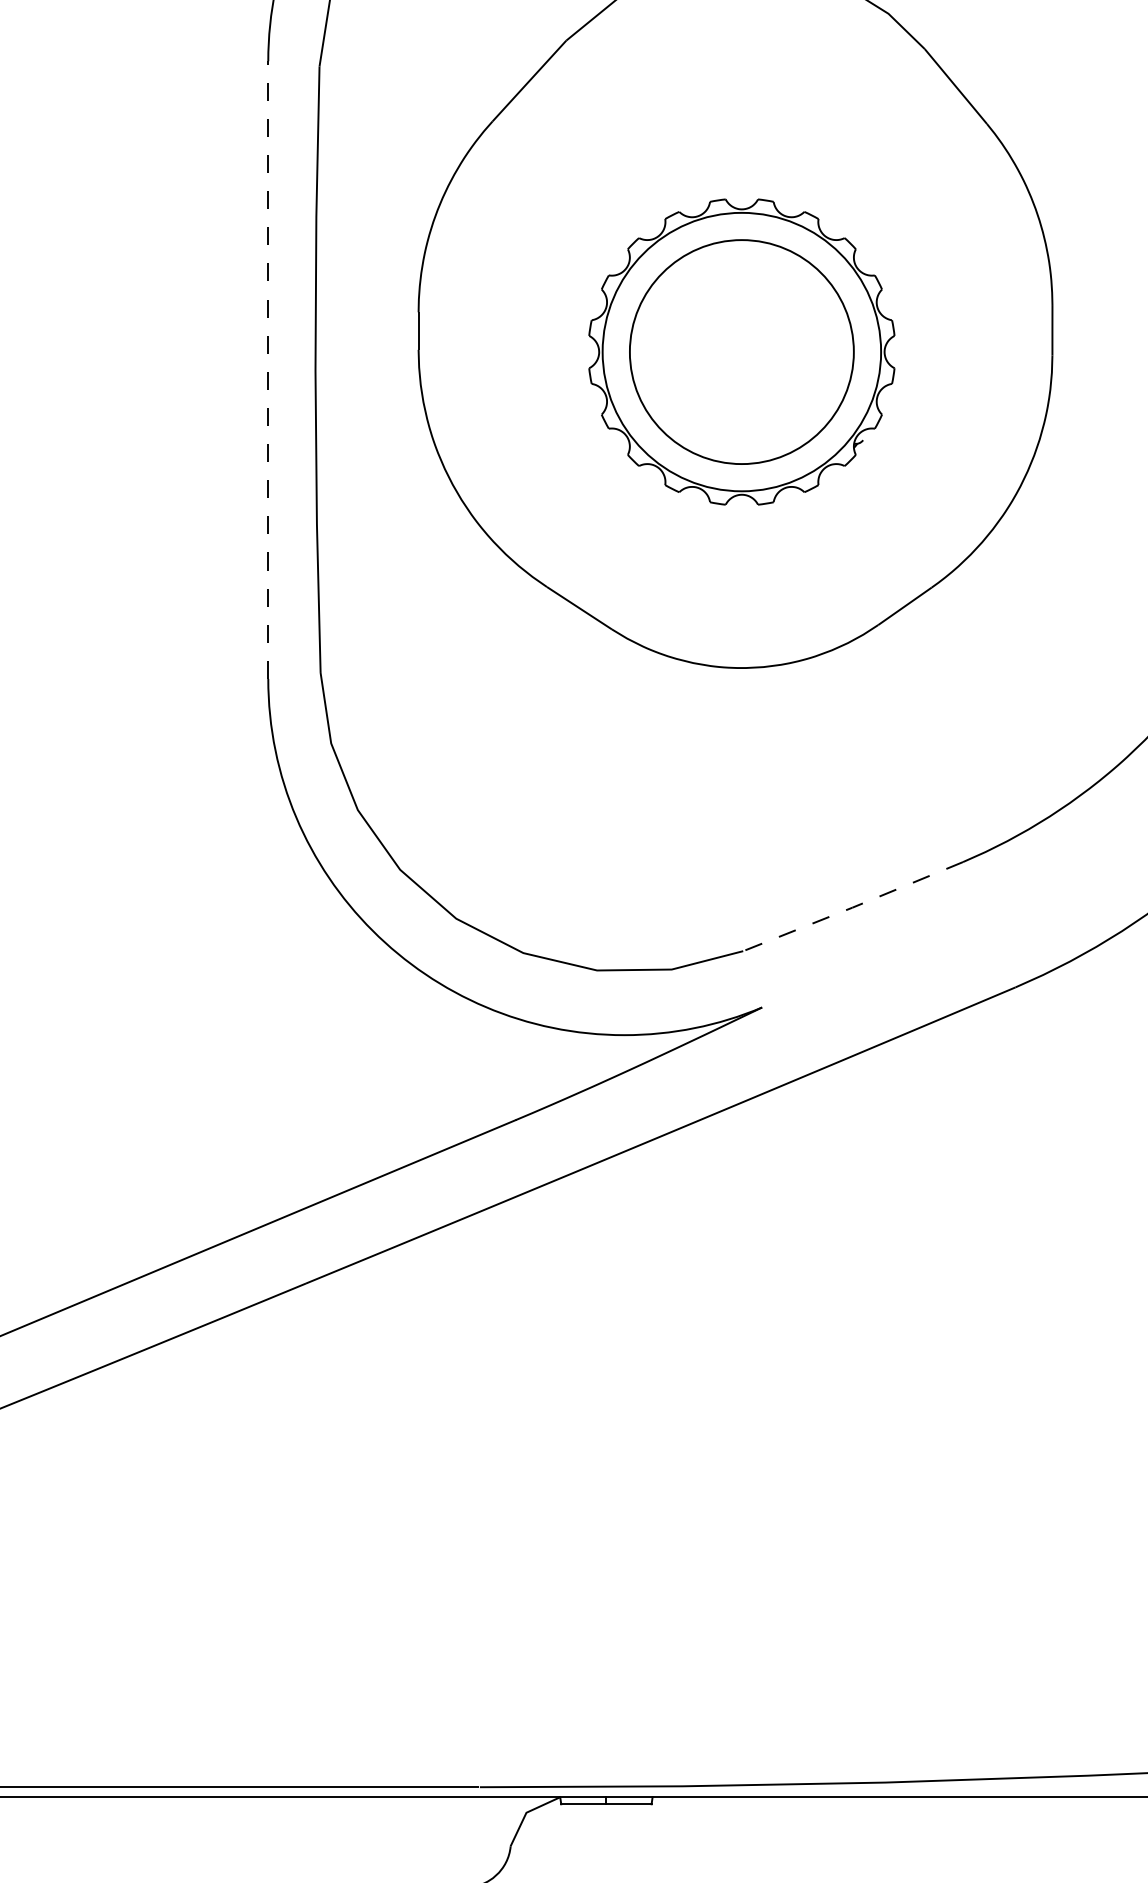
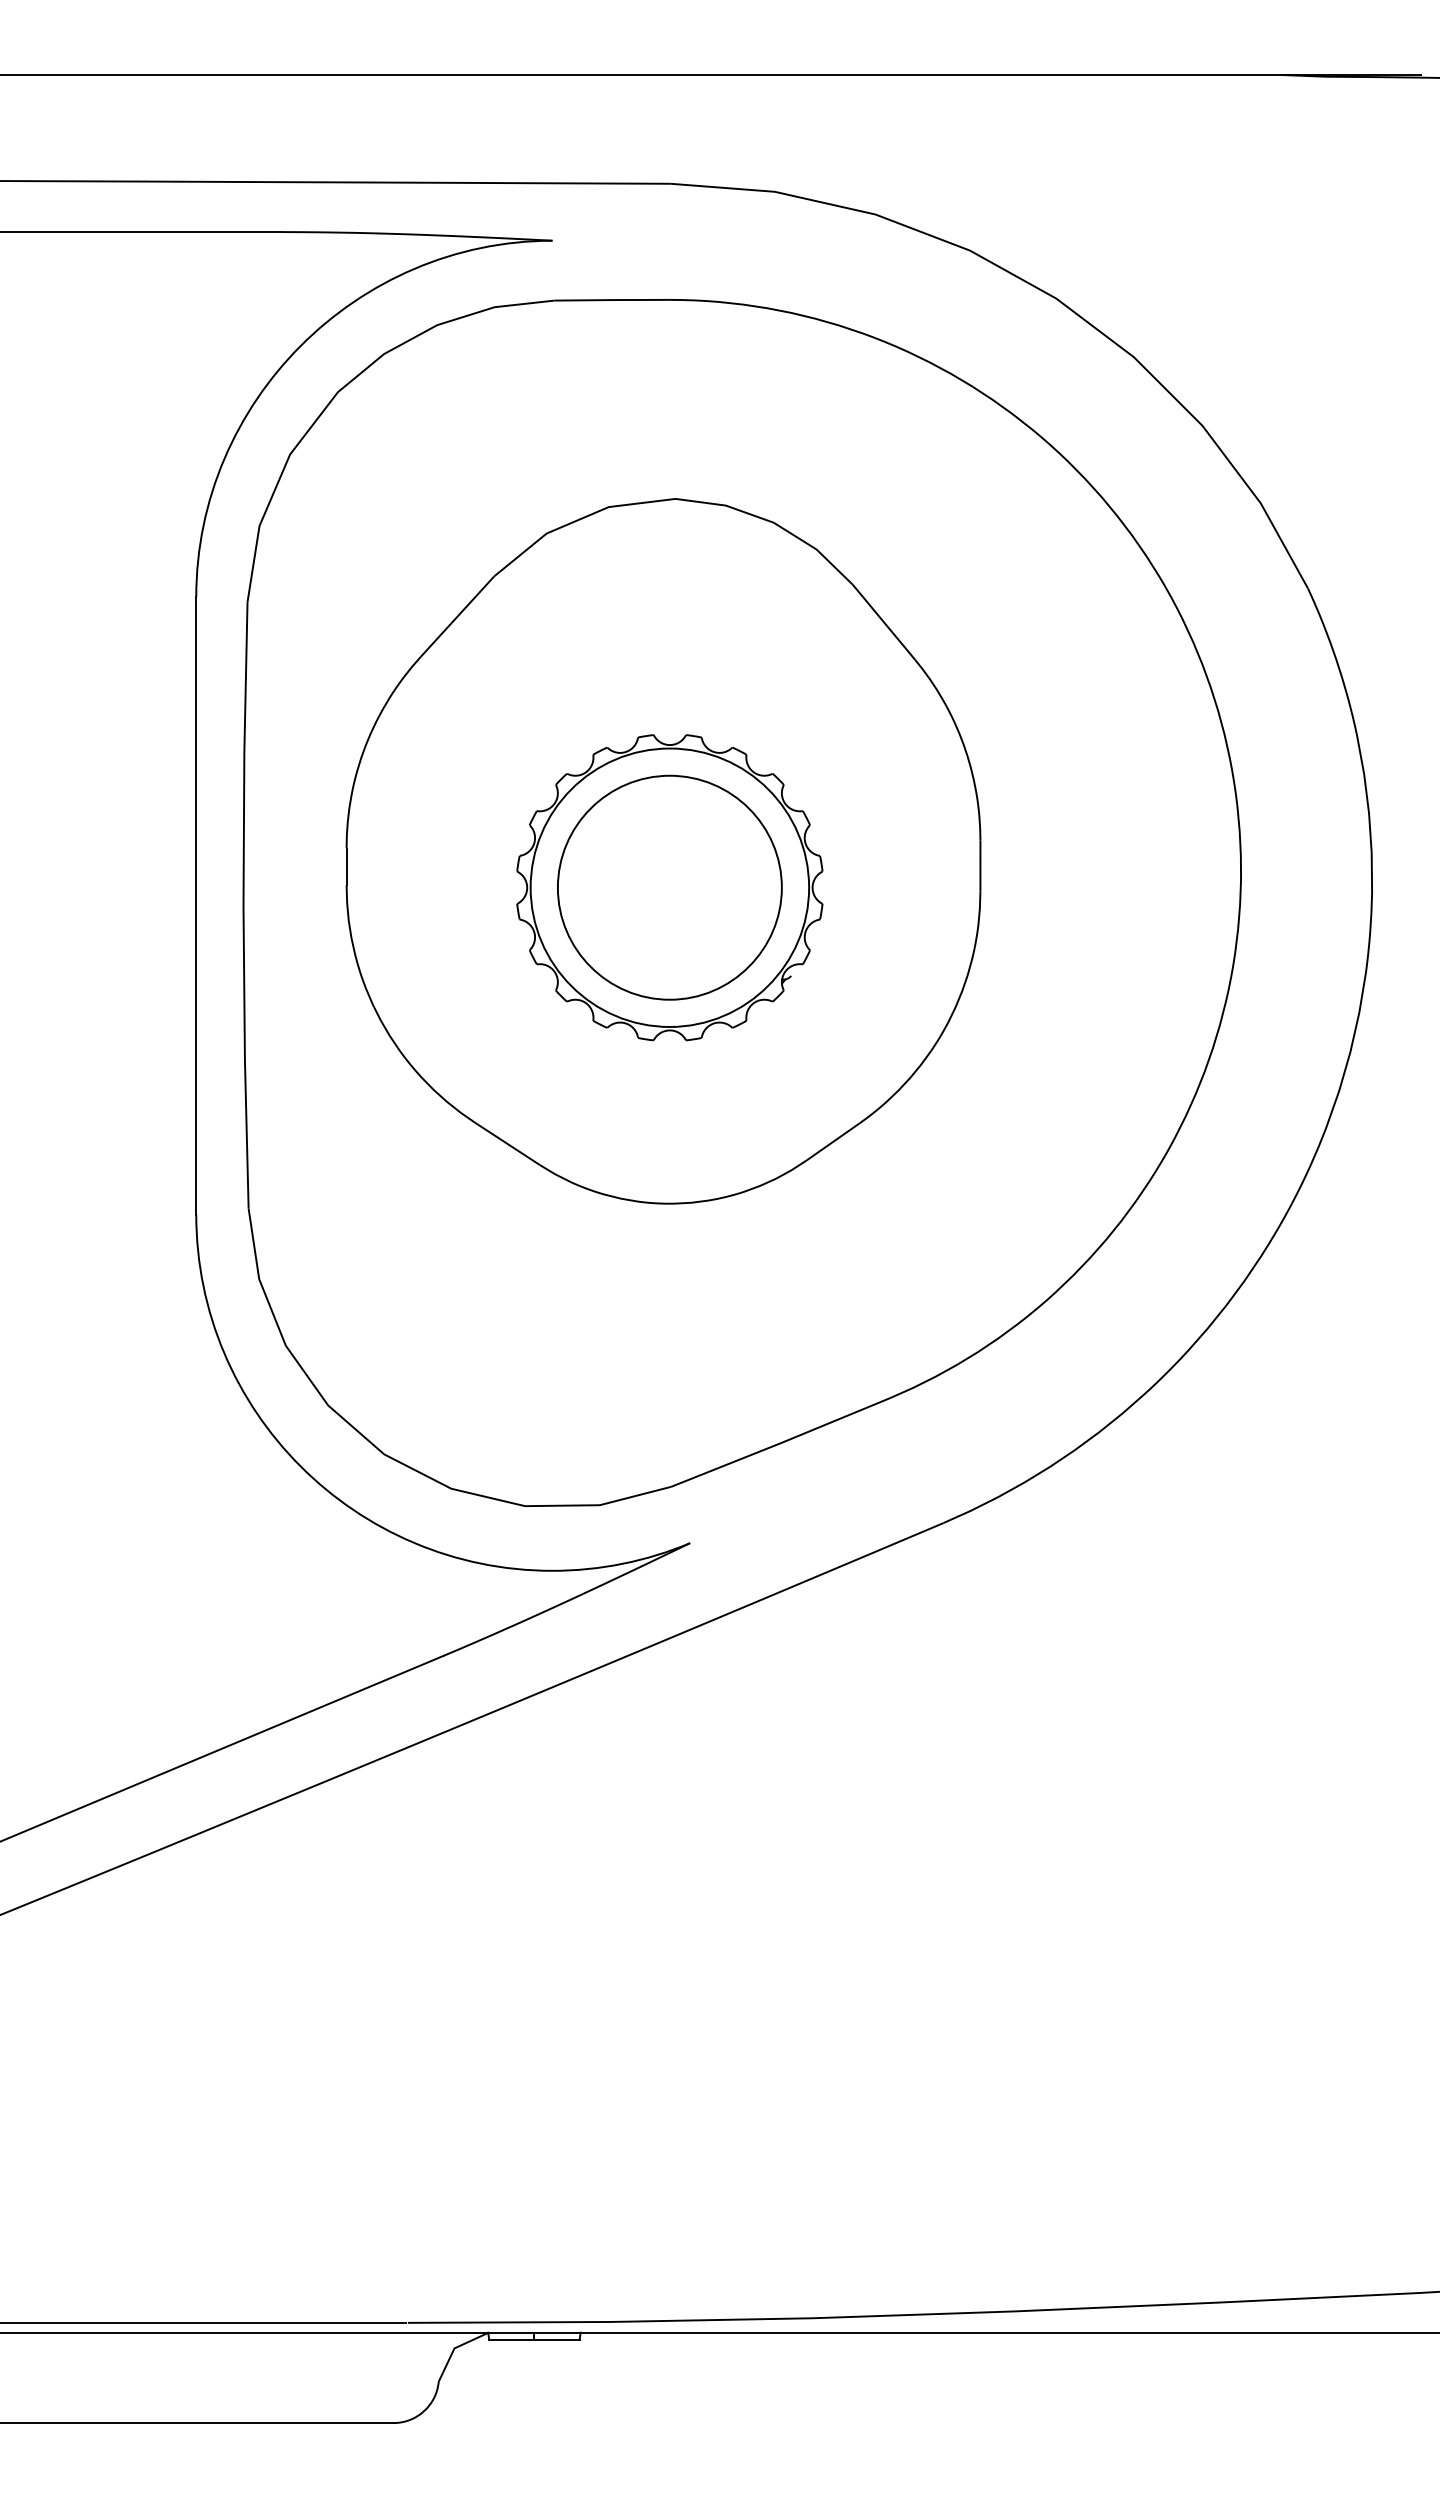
line: (268, 369) -> (196, 905), dashed -> solid
line: (852, 907) -> (780, 1443), dashed -> solid

